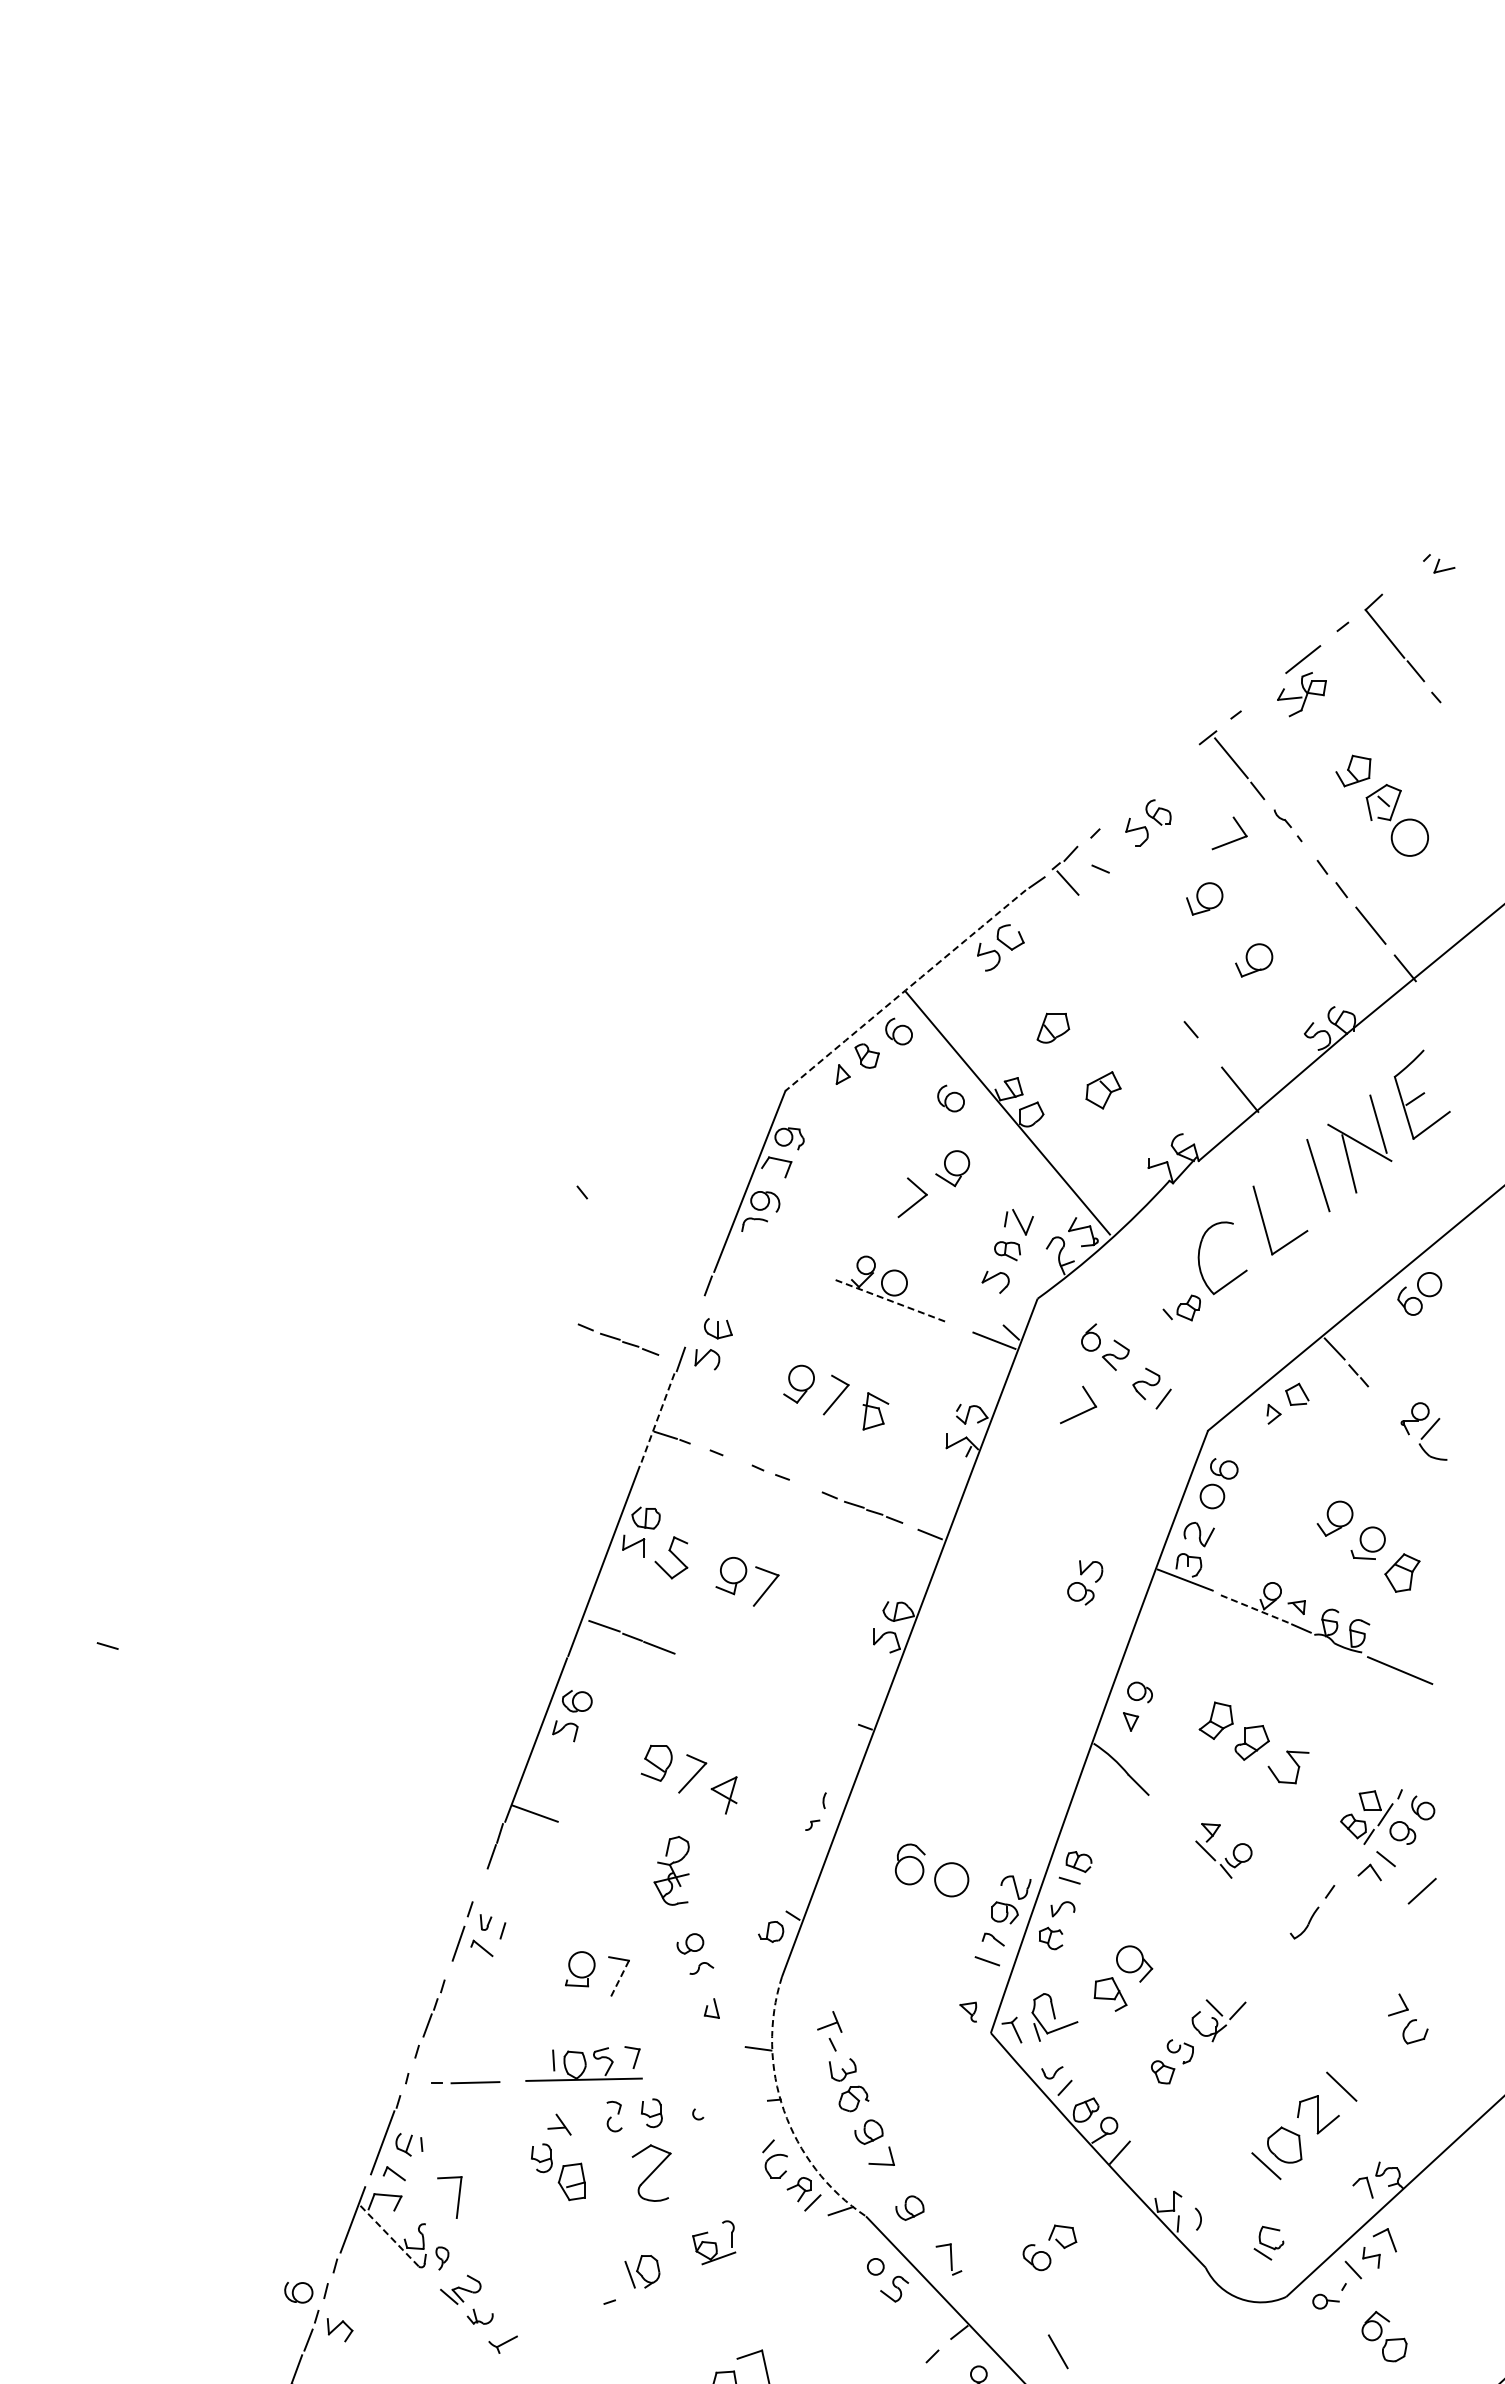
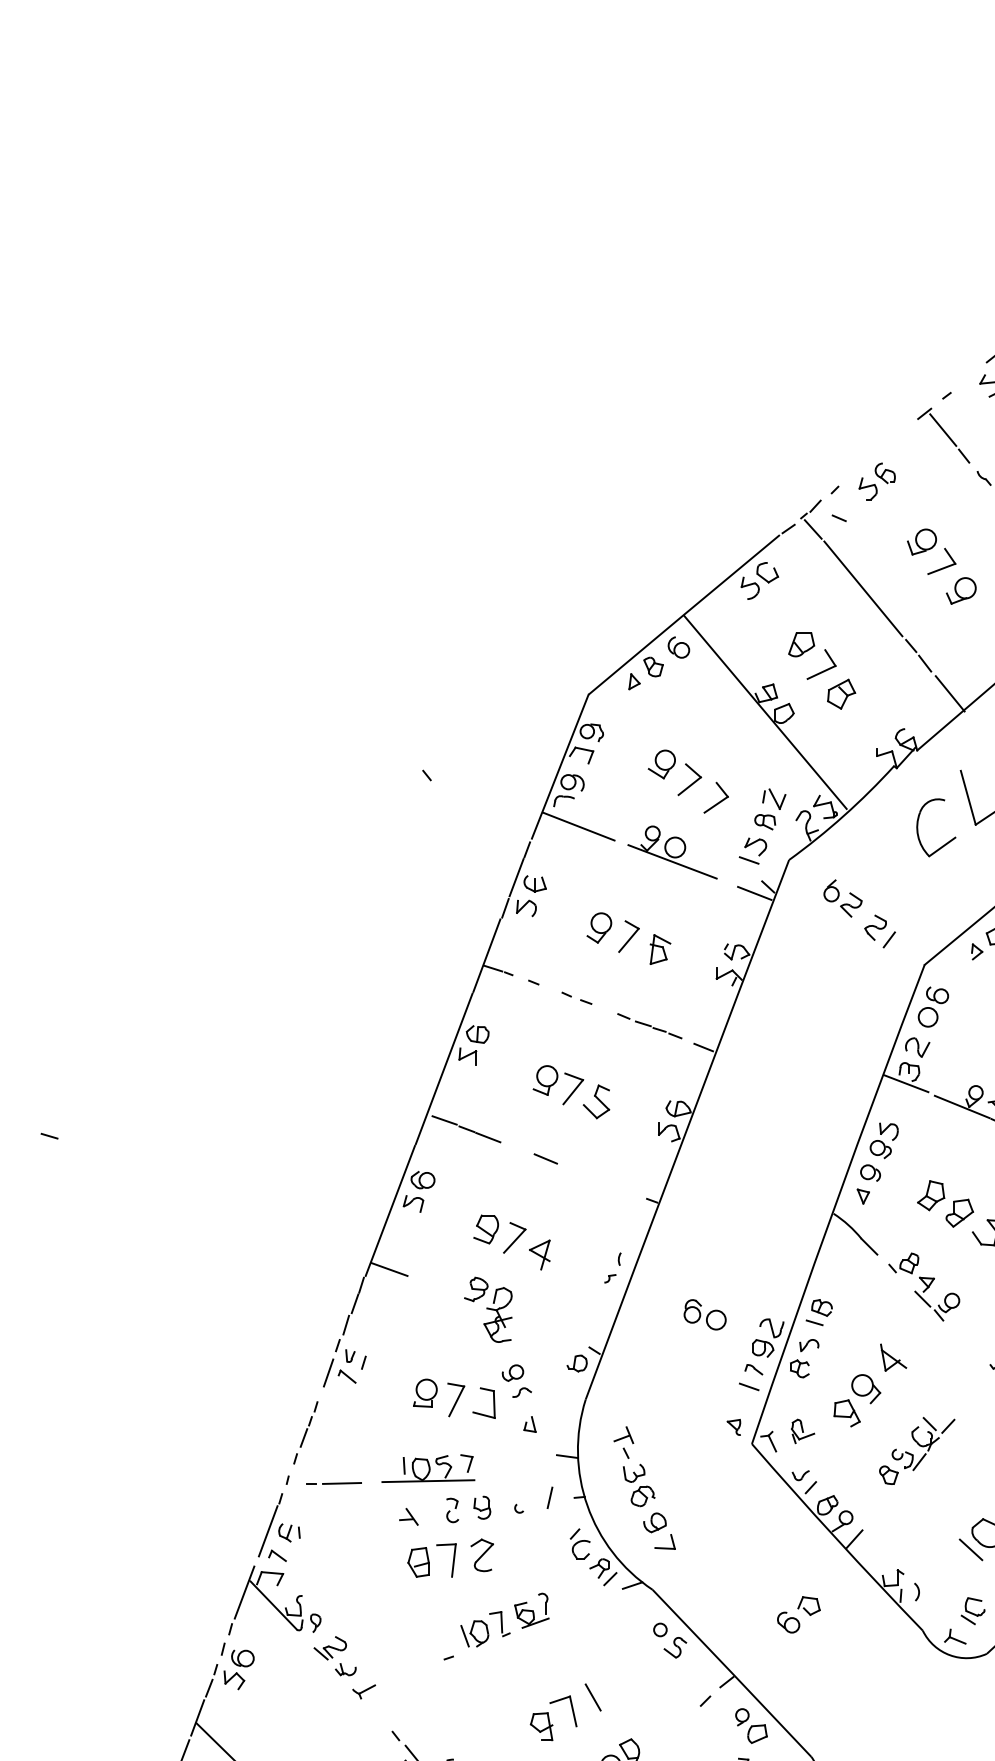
part: (1232, 840) -> (944, 567), moved
line: (1130, 957) -> (862, 588), added
arc: (905, 990) -> (684, 614), dashed -> solid
line: (1208, 1051) -> (925, 663), added
part: (950, 1098) -> (719, 700), removed
part: (952, 1168) -> (661, 764), moved
part: (949, 1225) -> (719, 801), added
line: (773, 1256) -> (579, 826), added
line: (987, 1299) -> (749, 860), added
line: (891, 1301) -> (672, 862), dashed -> solid
part: (1181, 1307) -> (903, 1263), moved
line: (694, 1320) -> (516, 877), added
part: (618, 1339) -> (455, 892), removed
part: (1081, 1412) -> (824, 670), moved
line: (657, 1419) -> (486, 956), dashed -> solid
part: (671, 1557) -> (596, 1101), moved
part: (1085, 1582) -> (884, 1140), moved
line: (1255, 1609) -> (962, 1107), dashed -> solid
line: (731, 1674) -> (545, 1158), added
part: (644, 1838) -> (476, 1289), added
part: (931, 1870) -> (704, 1314), size x0.71
line: (480, 1883) -> (346, 1325), added
part: (1168, 1924) -> (893, 1357), added
line: (619, 1979) -> (456, 1401), dashed -> solid
part: (665, 1979) -> (493, 1401), added
part: (1055, 2016) -> (803, 1430), size x0.62
line: (1201, 2055) -> (919, 1461), added
line: (736, 2100) -> (549, 1497), added
arc: (784, 2110) -> (587, 1505), dashed -> solid
part: (541, 2158) -> (394, 1543), removed
part: (651, 2172) -> (482, 1554), size x0.71
part: (457, 2200) -> (452, 1562), moved
part: (909, 2207) -> (687, 1582), removed
line: (390, 2236) -> (274, 1605), dashed -> solid
part: (948, 2259) -> (499, 1624), moved
part: (1246, 2275) -> (955, 1636), added
part: (298, 2292) -> (242, 1658), moved
line: (1057, 2351) -> (592, 1697), moved

